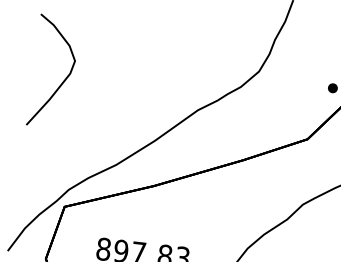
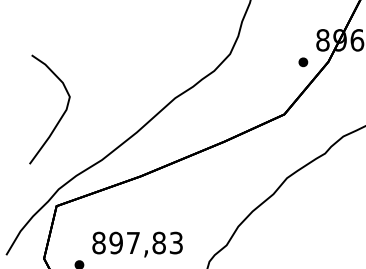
curve: (64, 79) -> (61, 115), moved

